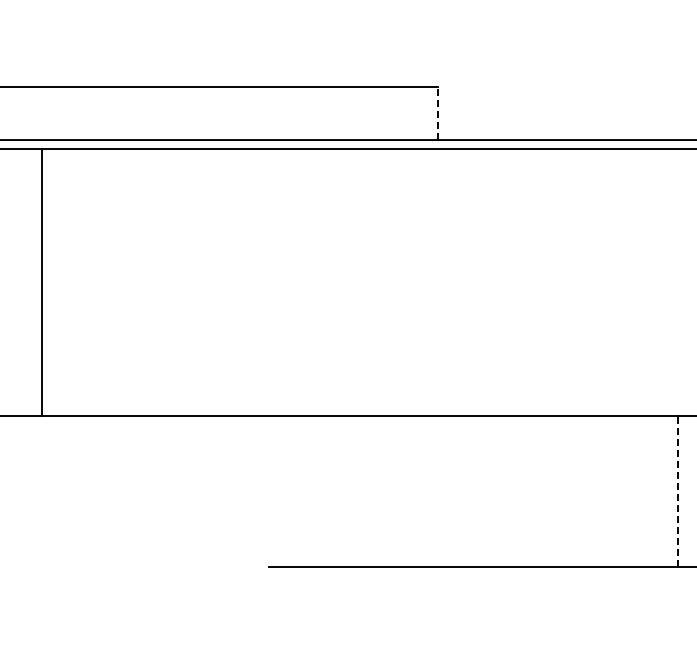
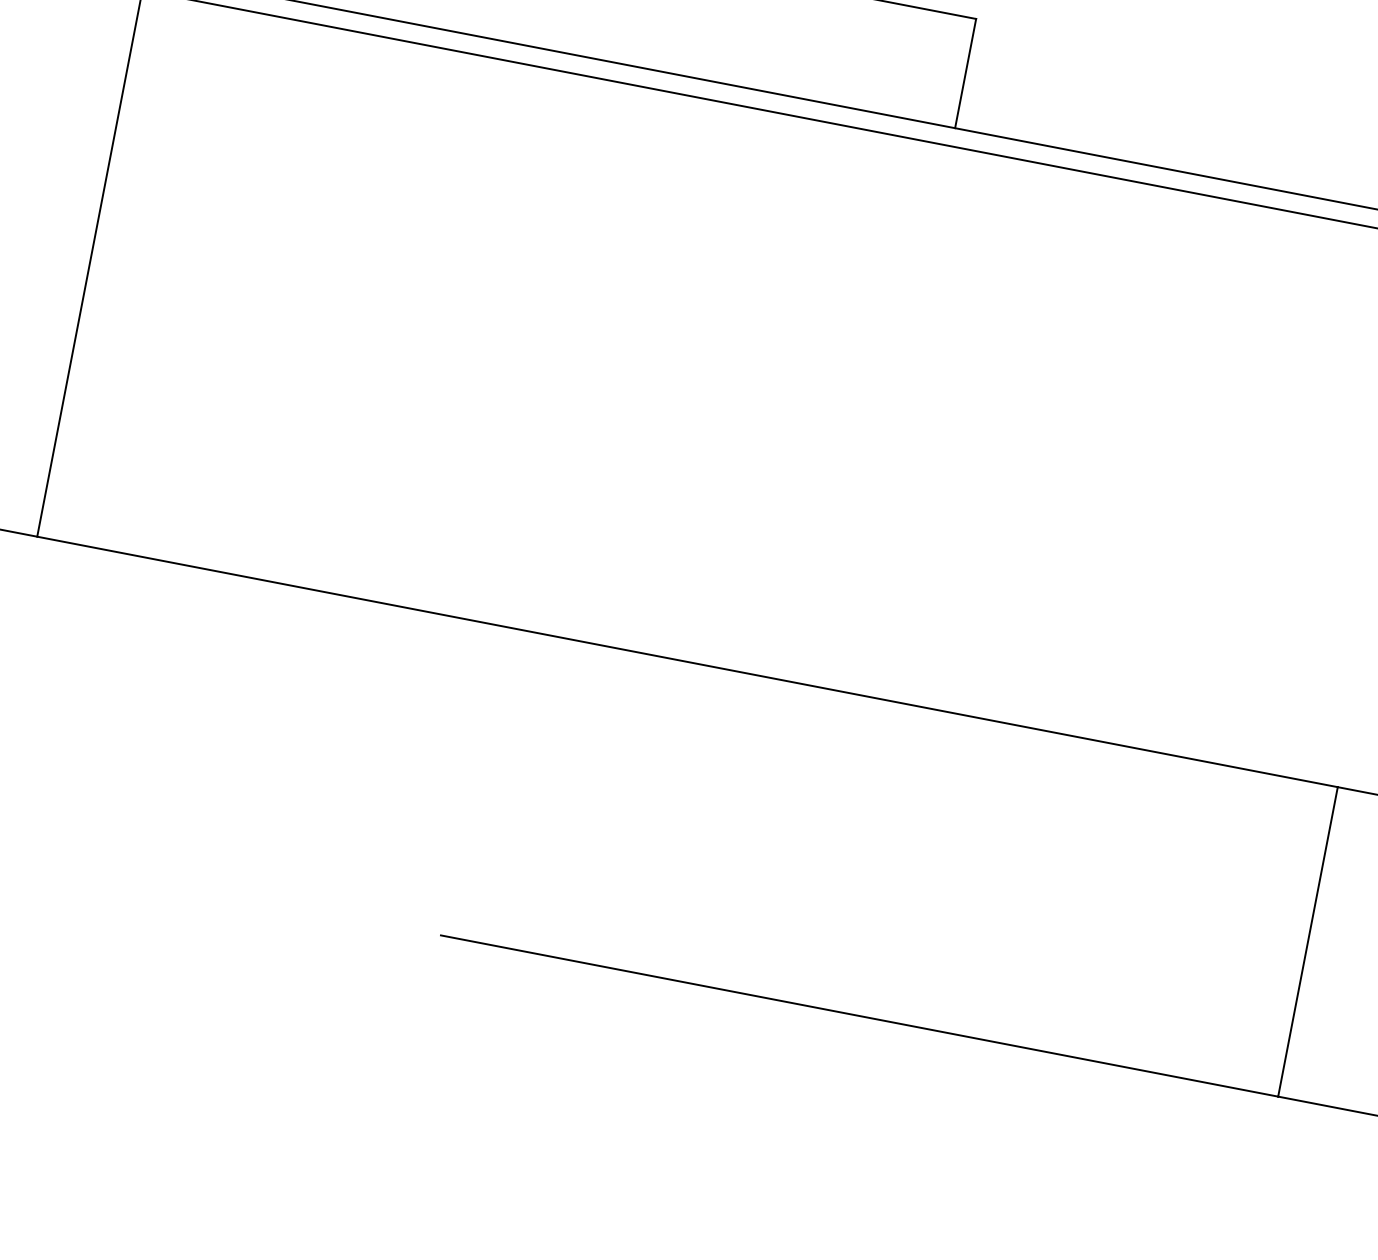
line: (437, 113) -> (964, 73), dashed -> solid
line: (678, 491) -> (1308, 941), dashed -> solid

